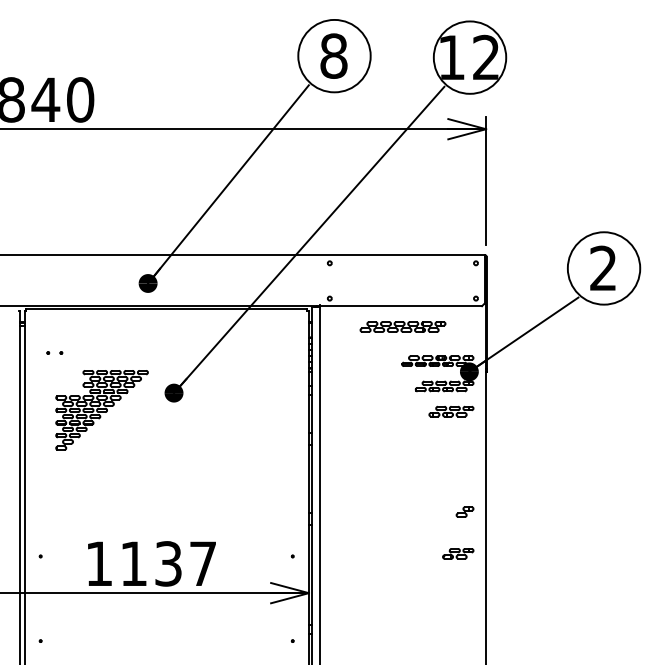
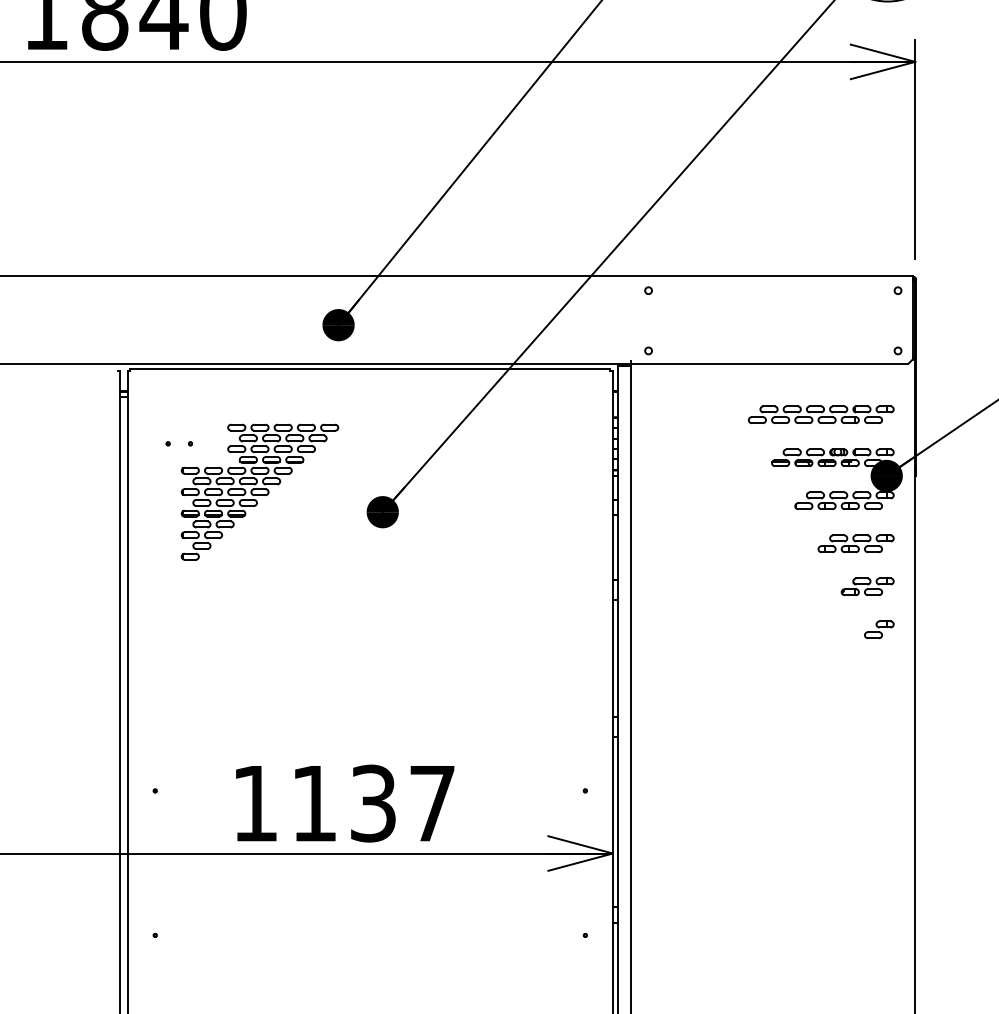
part: (402, 326) -> (820, 413), moved
part: (101, 410) -> (259, 492), moved
part: (464, 511) -> (878, 628), moved
part: (458, 553) -> (868, 586), moved

